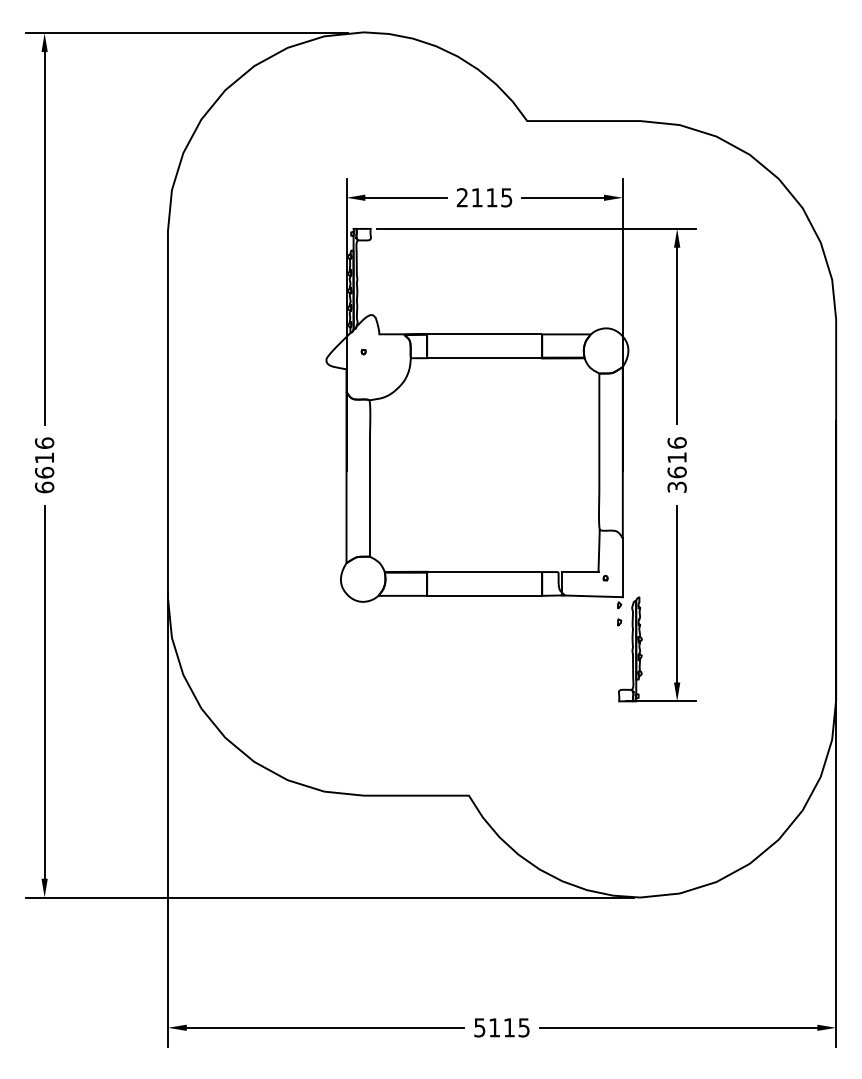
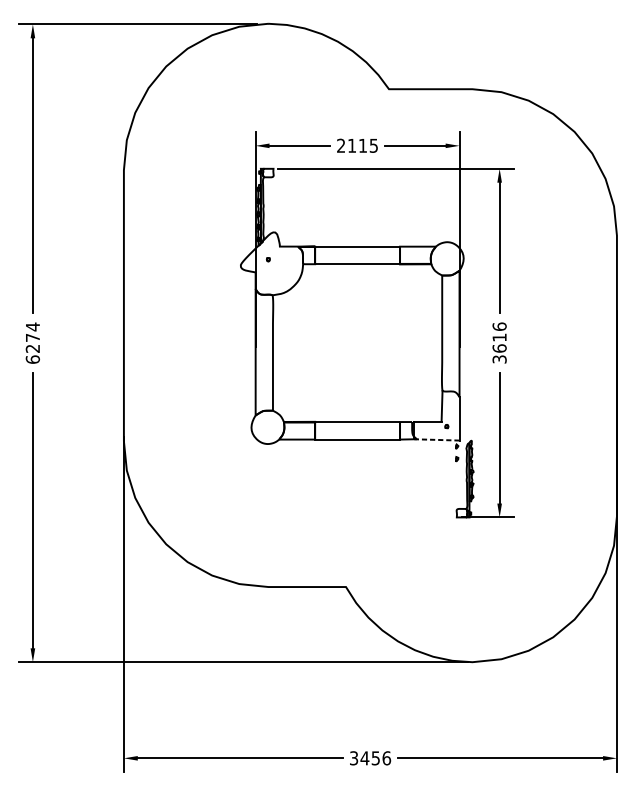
text: (44, 457) -> (32, 337), 6616 -> 6274
line: (592, 596) -> (437, 440), solid -> dashed
text: (502, 1027) -> (370, 758), 5115 -> 3456

